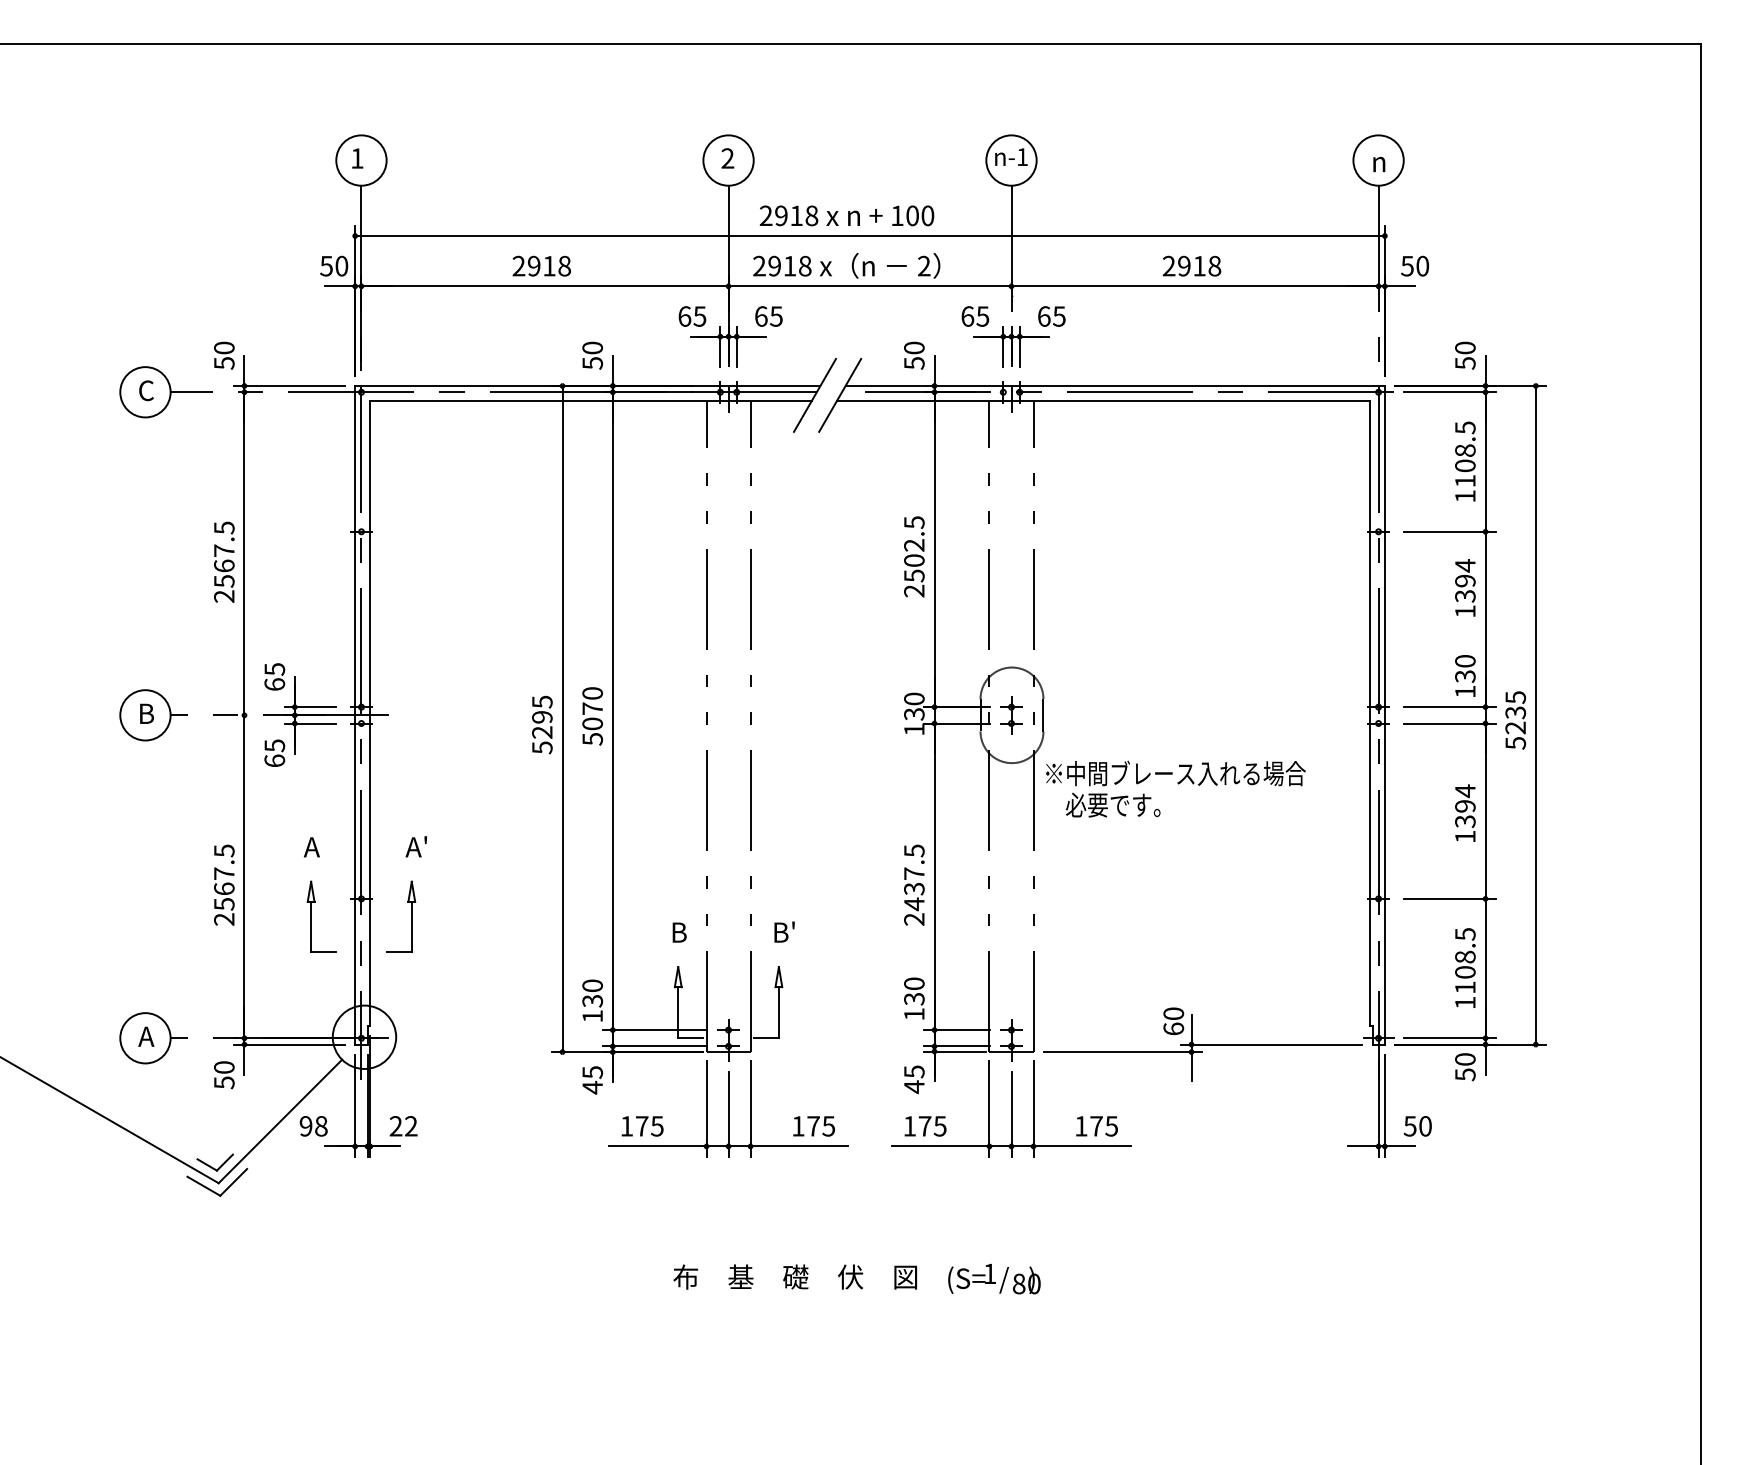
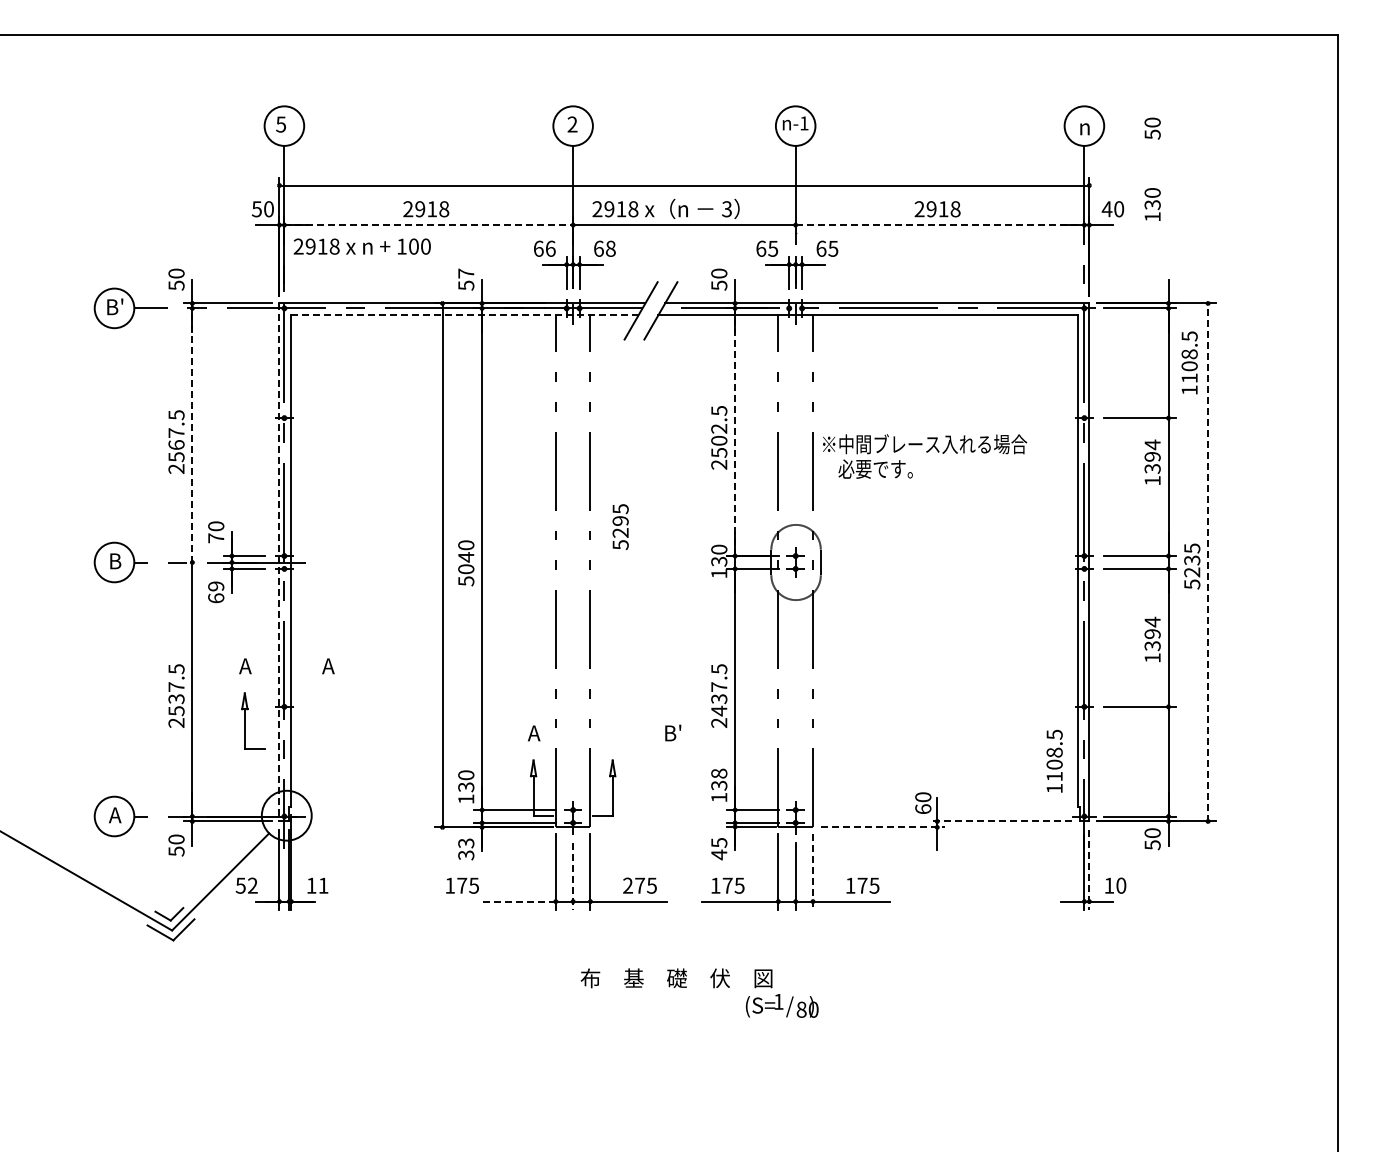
text: (356, 158) -> (280, 124), 1 -> 5
text: (845, 215) -> (361, 246), moved
text: (923, 266) -> (726, 209), 2 -> 3
text: (1406, 266) -> (1106, 209), 50 -> 40
line: (545, 286) -> (429, 225), solid -> dashed
line: (1195, 286) -> (940, 225), solid -> dashed
text: (699, 316) -> (550, 248), 65 -> 66
text: (776, 316) -> (610, 248), 65 -> 68
text: (592, 347) -> (466, 273), 50 -> 57
text: (1465, 355) -> (1152, 128), moved
text: (146, 389) -> (115, 306), C -> B'
line: (590, 401) -> (464, 315), solid -> dashed
text: (1465, 461) -> (1189, 362), moved
line: (934, 550) -> (735, 432), solid -> dashed
line: (244, 552) -> (192, 434), solid -> dashed
text: (1465, 675) -> (1152, 204), moved
text: (275, 677) -> (216, 532), 65 -> 70
text: (592, 708) -> (466, 557), 5070 -> 5040
line: (355, 715) -> (279, 562), solid -> dashed
line: (1536, 715) -> (1208, 562), solid -> dashed
text: (542, 725) -> (620, 527), moved
text: (275, 745) -> (216, 586), 65 -> 69
text: (1176, 789) -> (925, 456), moved
text: (416, 846) -> (327, 665), A' -> A
text: (224, 889) -> (176, 699), 2567.5 -> 2537.5
part: (411, 916) -> (323, 720), removed
text: (784, 931) -> (673, 732), moved
text: (679, 932) -> (534, 733), B -> A
text: (1465, 967) -> (1054, 760), moved
text: (914, 983) -> (719, 773), 130 -> 138
line: (1270, 1044) -> (999, 821), solid -> dashed
line: (1123, 1052) -> (883, 827), solid -> dashed
text: (592, 1080) -> (466, 849), 45 -> 33
line: (1385, 1105) -> (1089, 869), solid -> dashed
line: (1034, 1108) -> (813, 871), solid -> dashed
line: (729, 1114) -> (573, 876), solid -> dashed
text: (313, 1125) -> (246, 885), 98 -> 52
text: (403, 1125) -> (317, 885), 22 -> 11
text: (642, 1125) -> (462, 885), moved
text: (797, 1125) -> (627, 885), 175 -> 275
text: (1410, 1125) -> (1109, 885), 50 -> 10
line: (657, 1146) -> (517, 901), solid -> dashed
text: (795, 1277) -> (676, 978), moved

